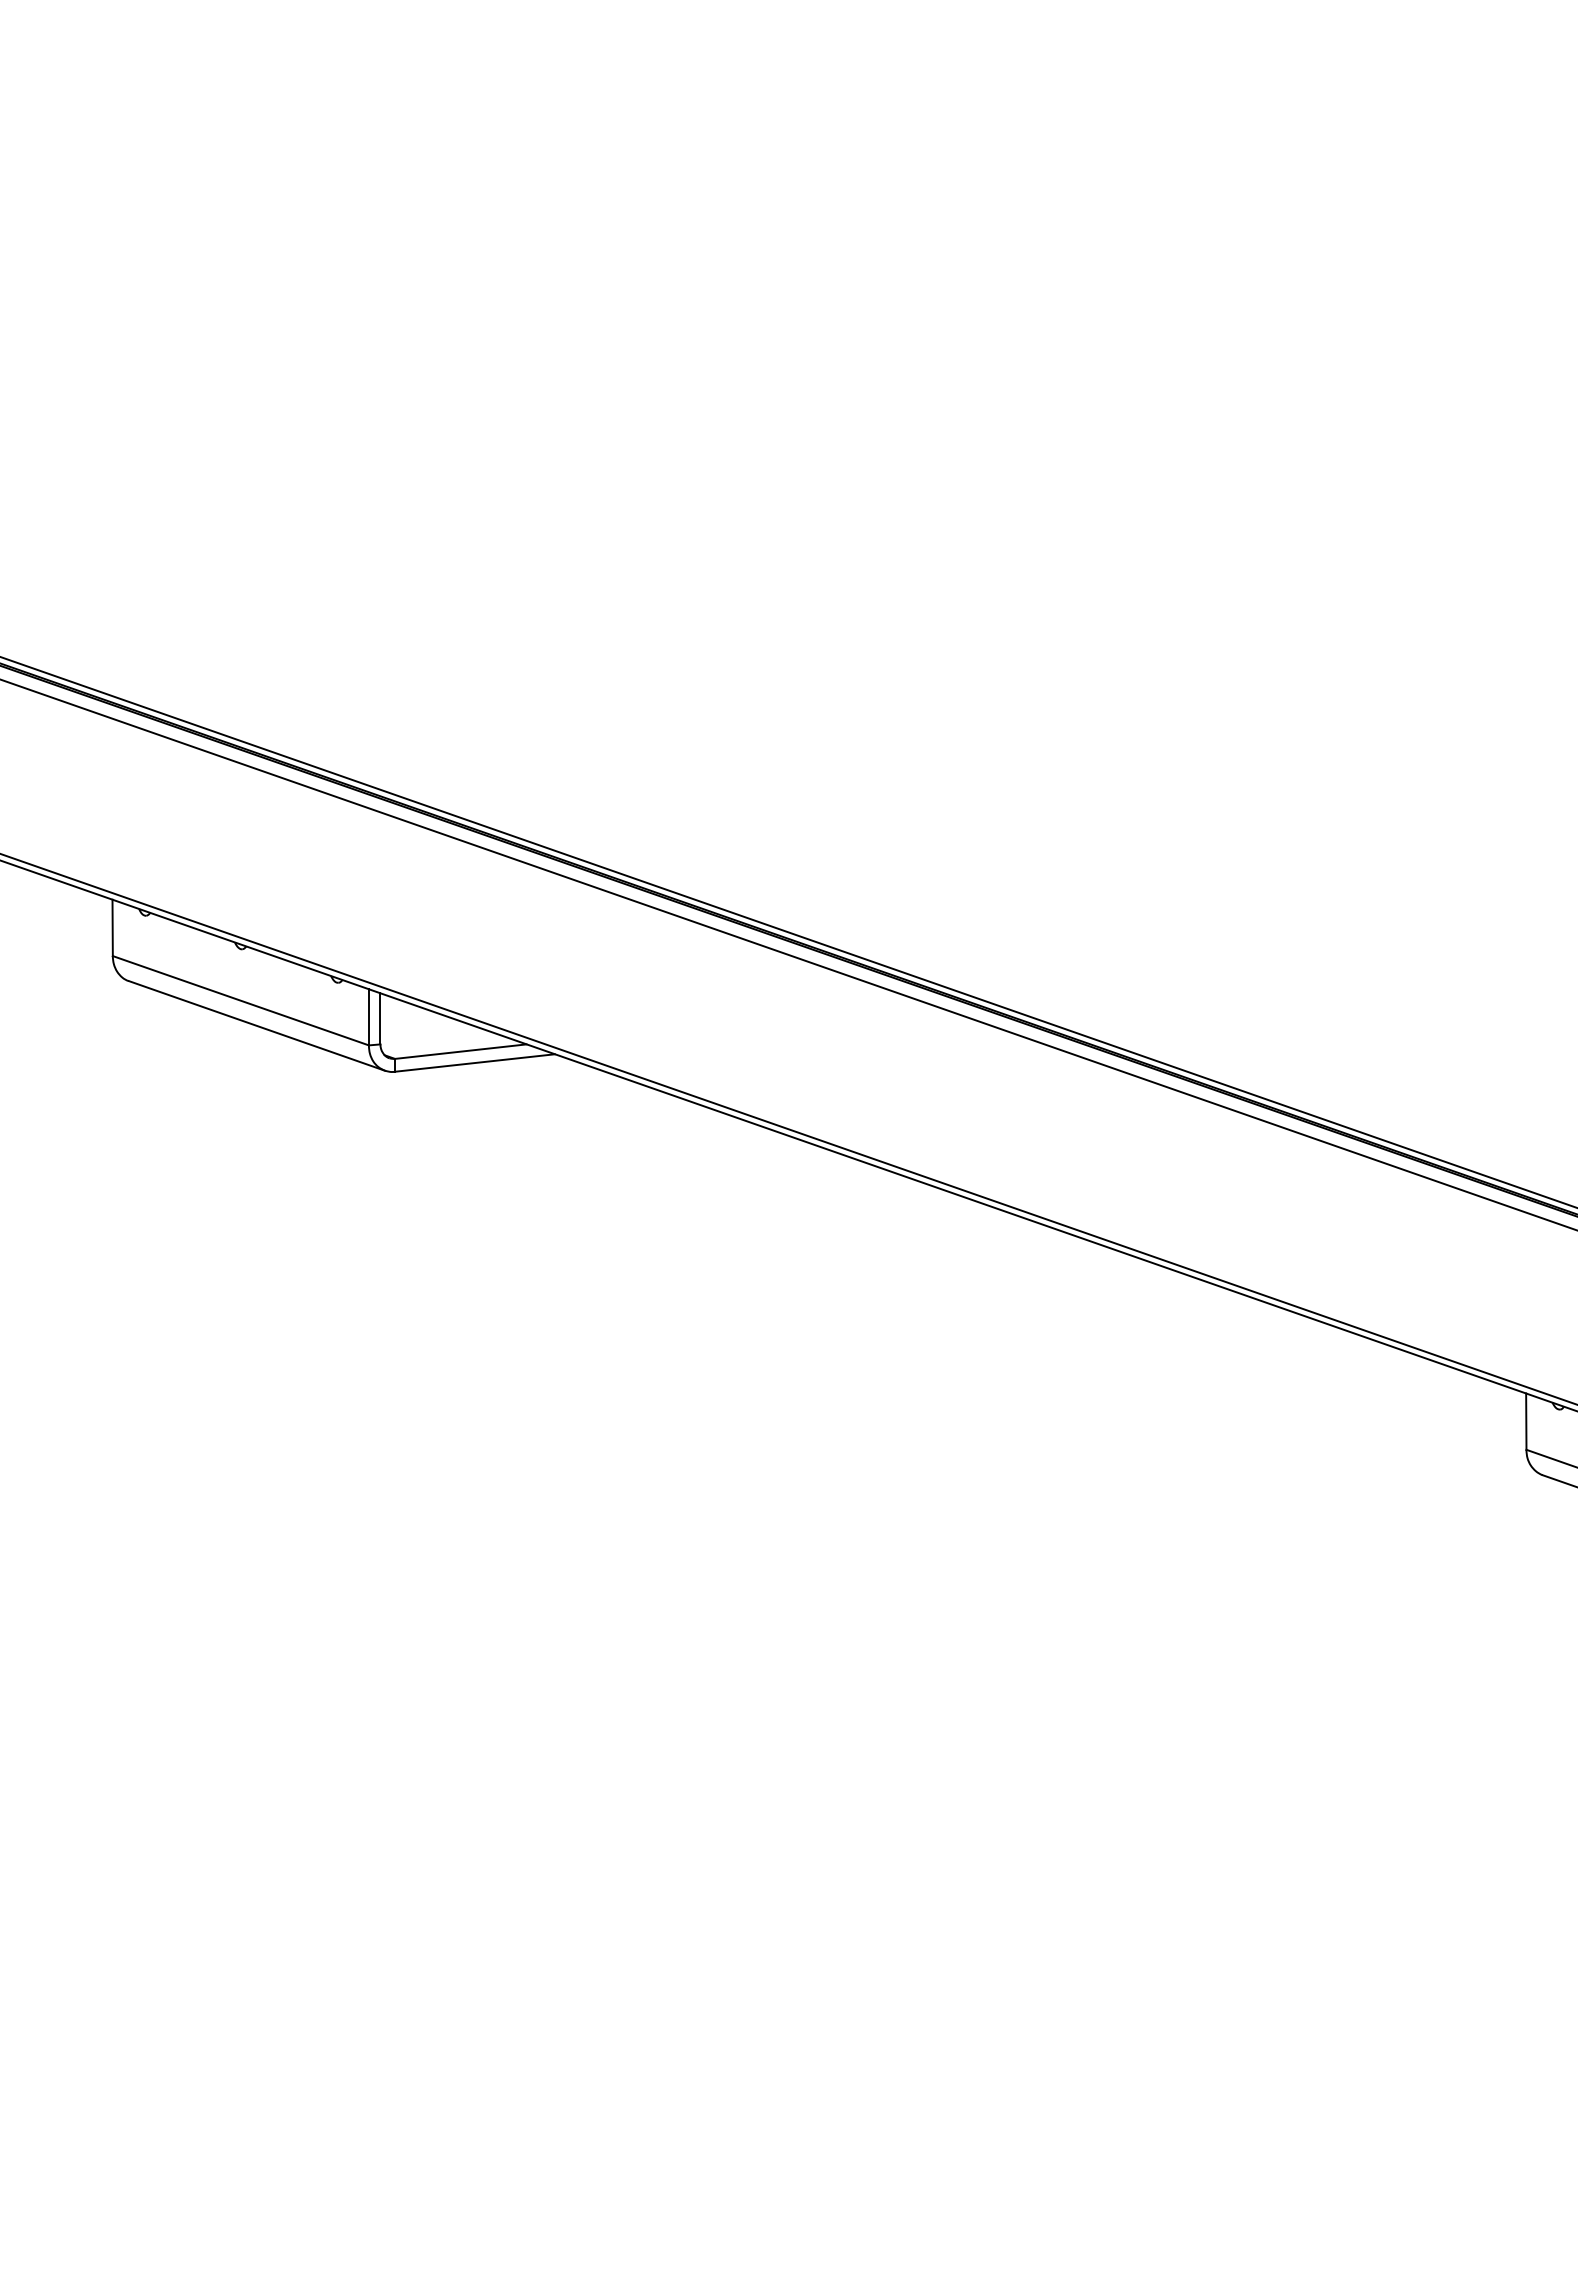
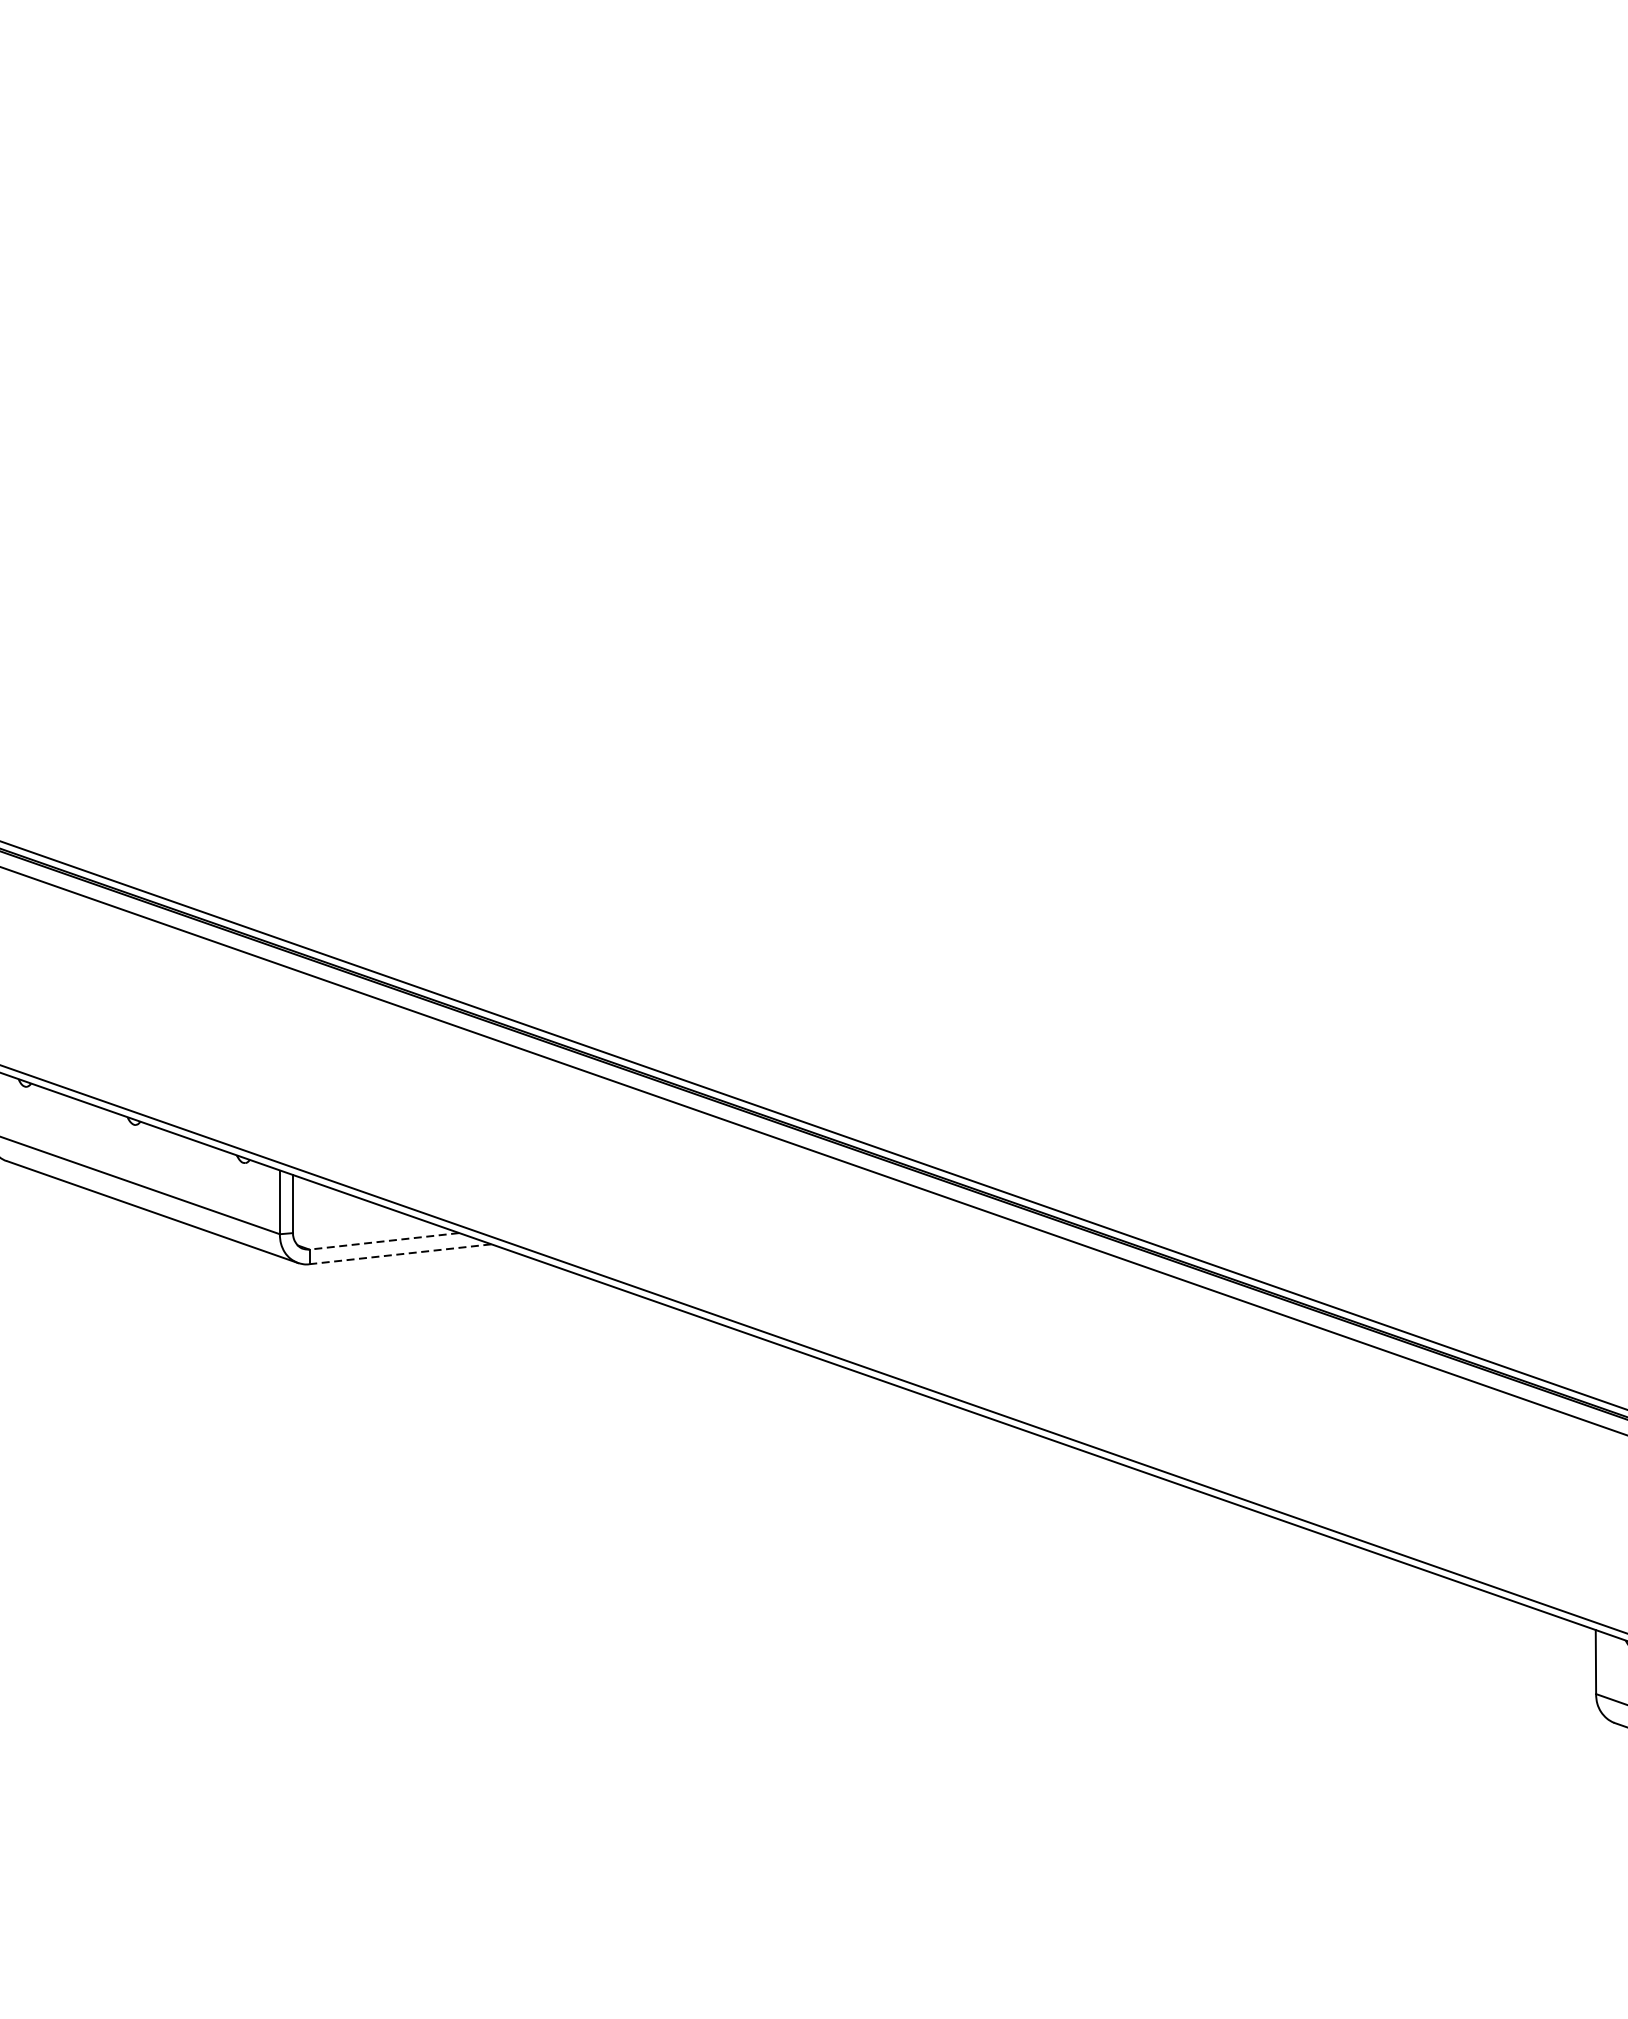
line: (460, 1051) -> (384, 1241), solid -> dashed
line: (474, 1063) -> (399, 1254), solid -> dashed

